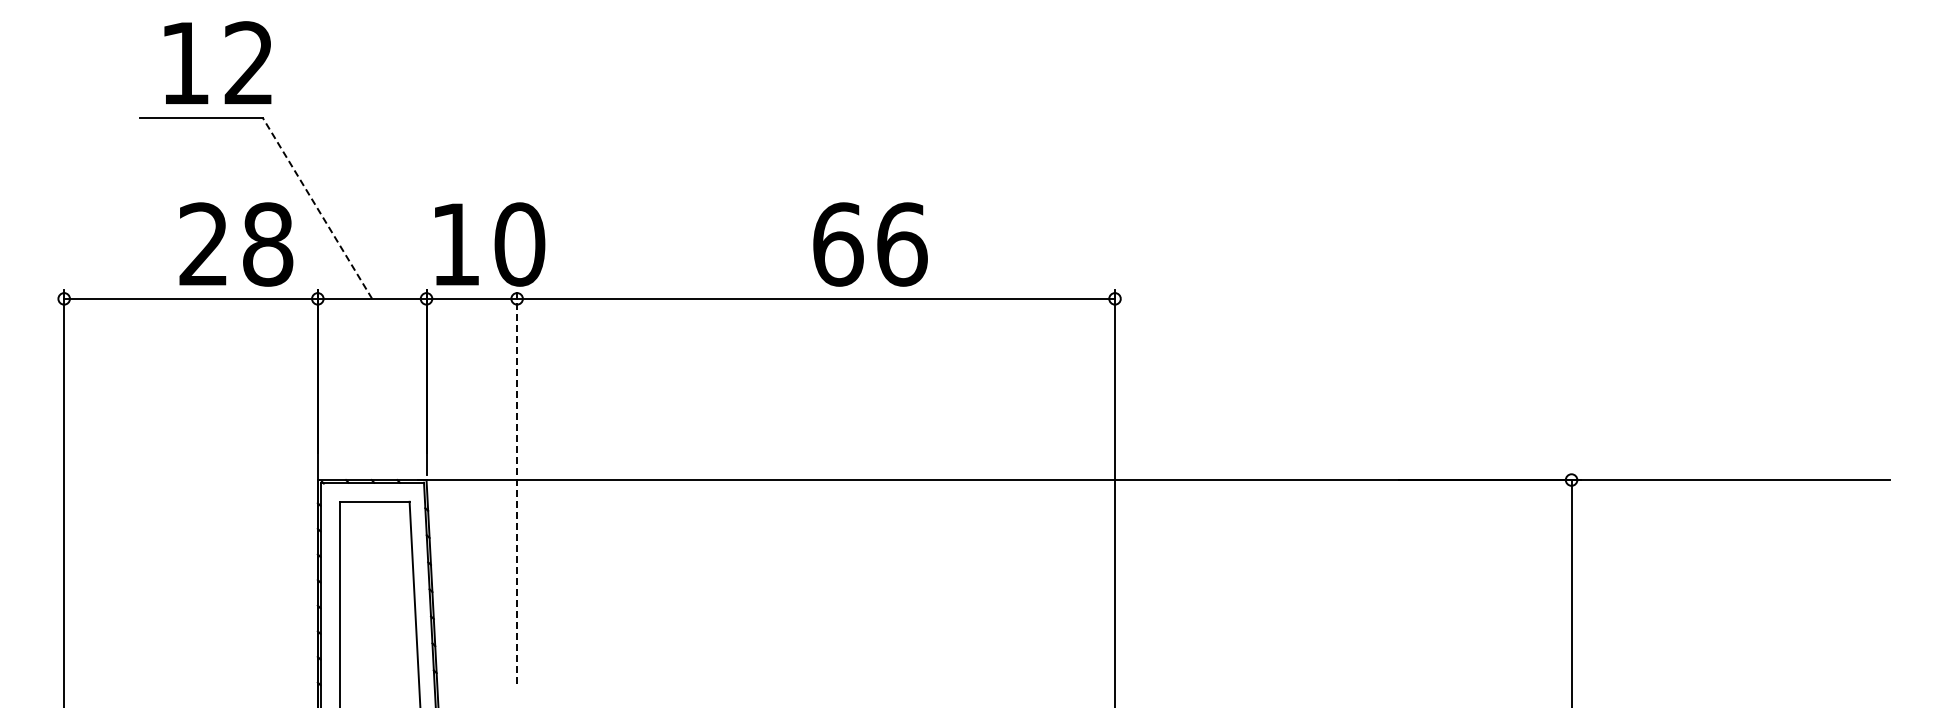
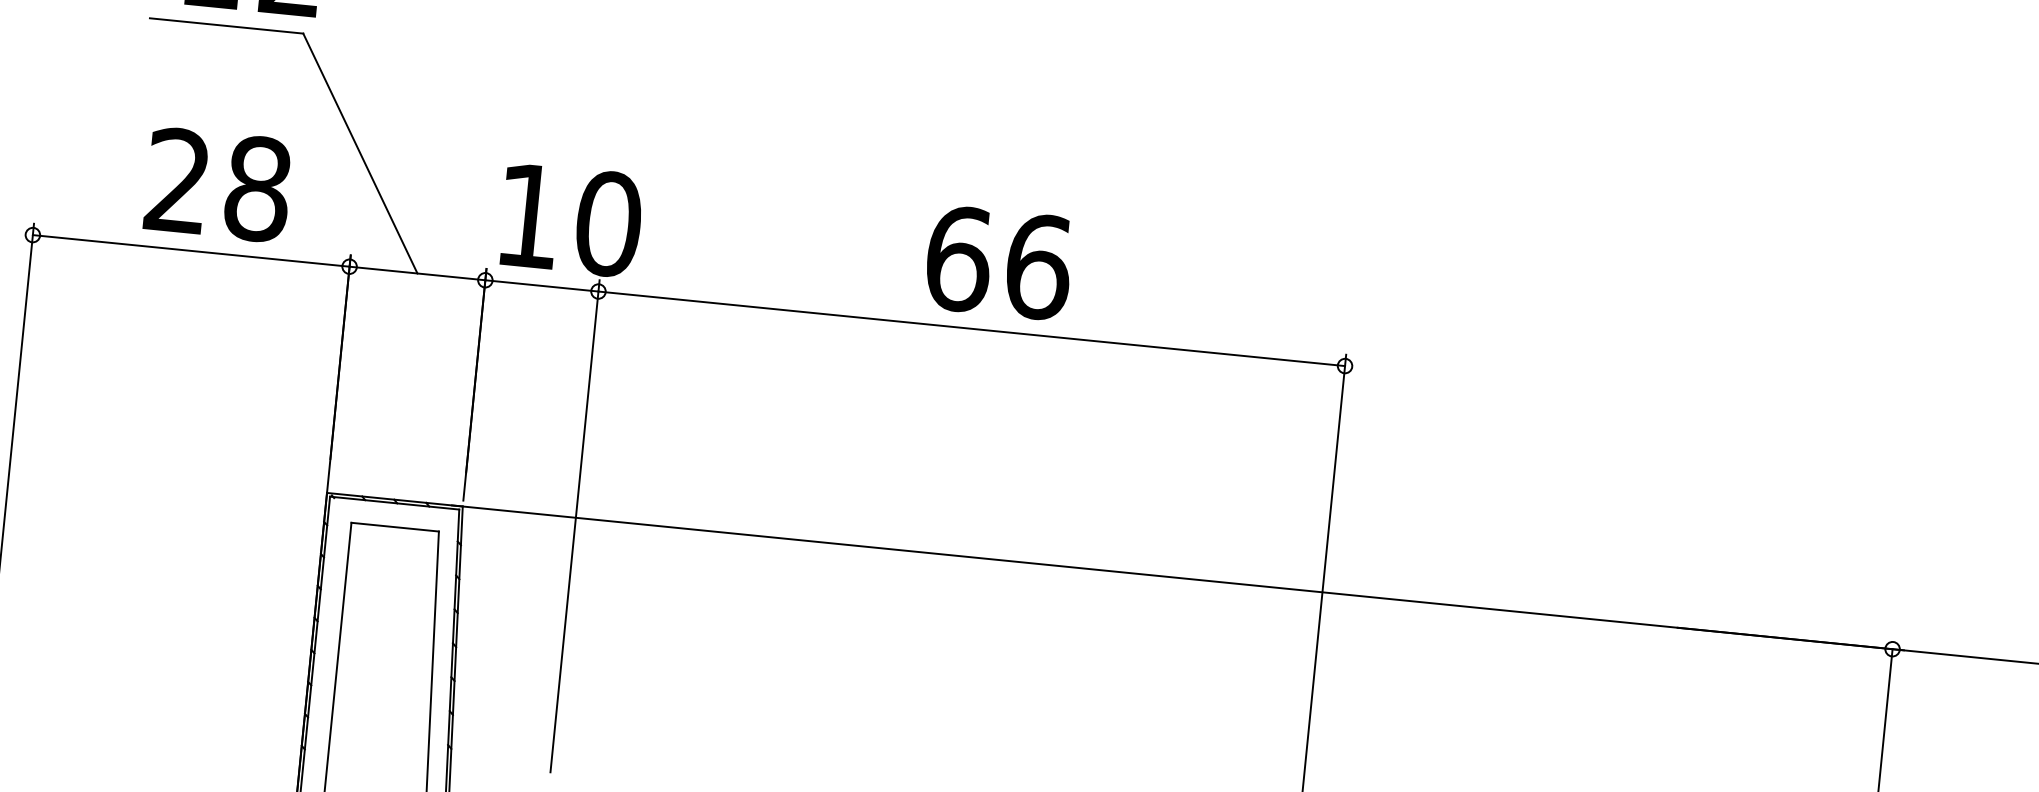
line: (317, 208) -> (360, 153), dashed -> solid
text: (236, 244) -> (218, 185), moved
text: (870, 244) -> (999, 262), moved
line: (517, 486) -> (575, 525), dashed -> solid

